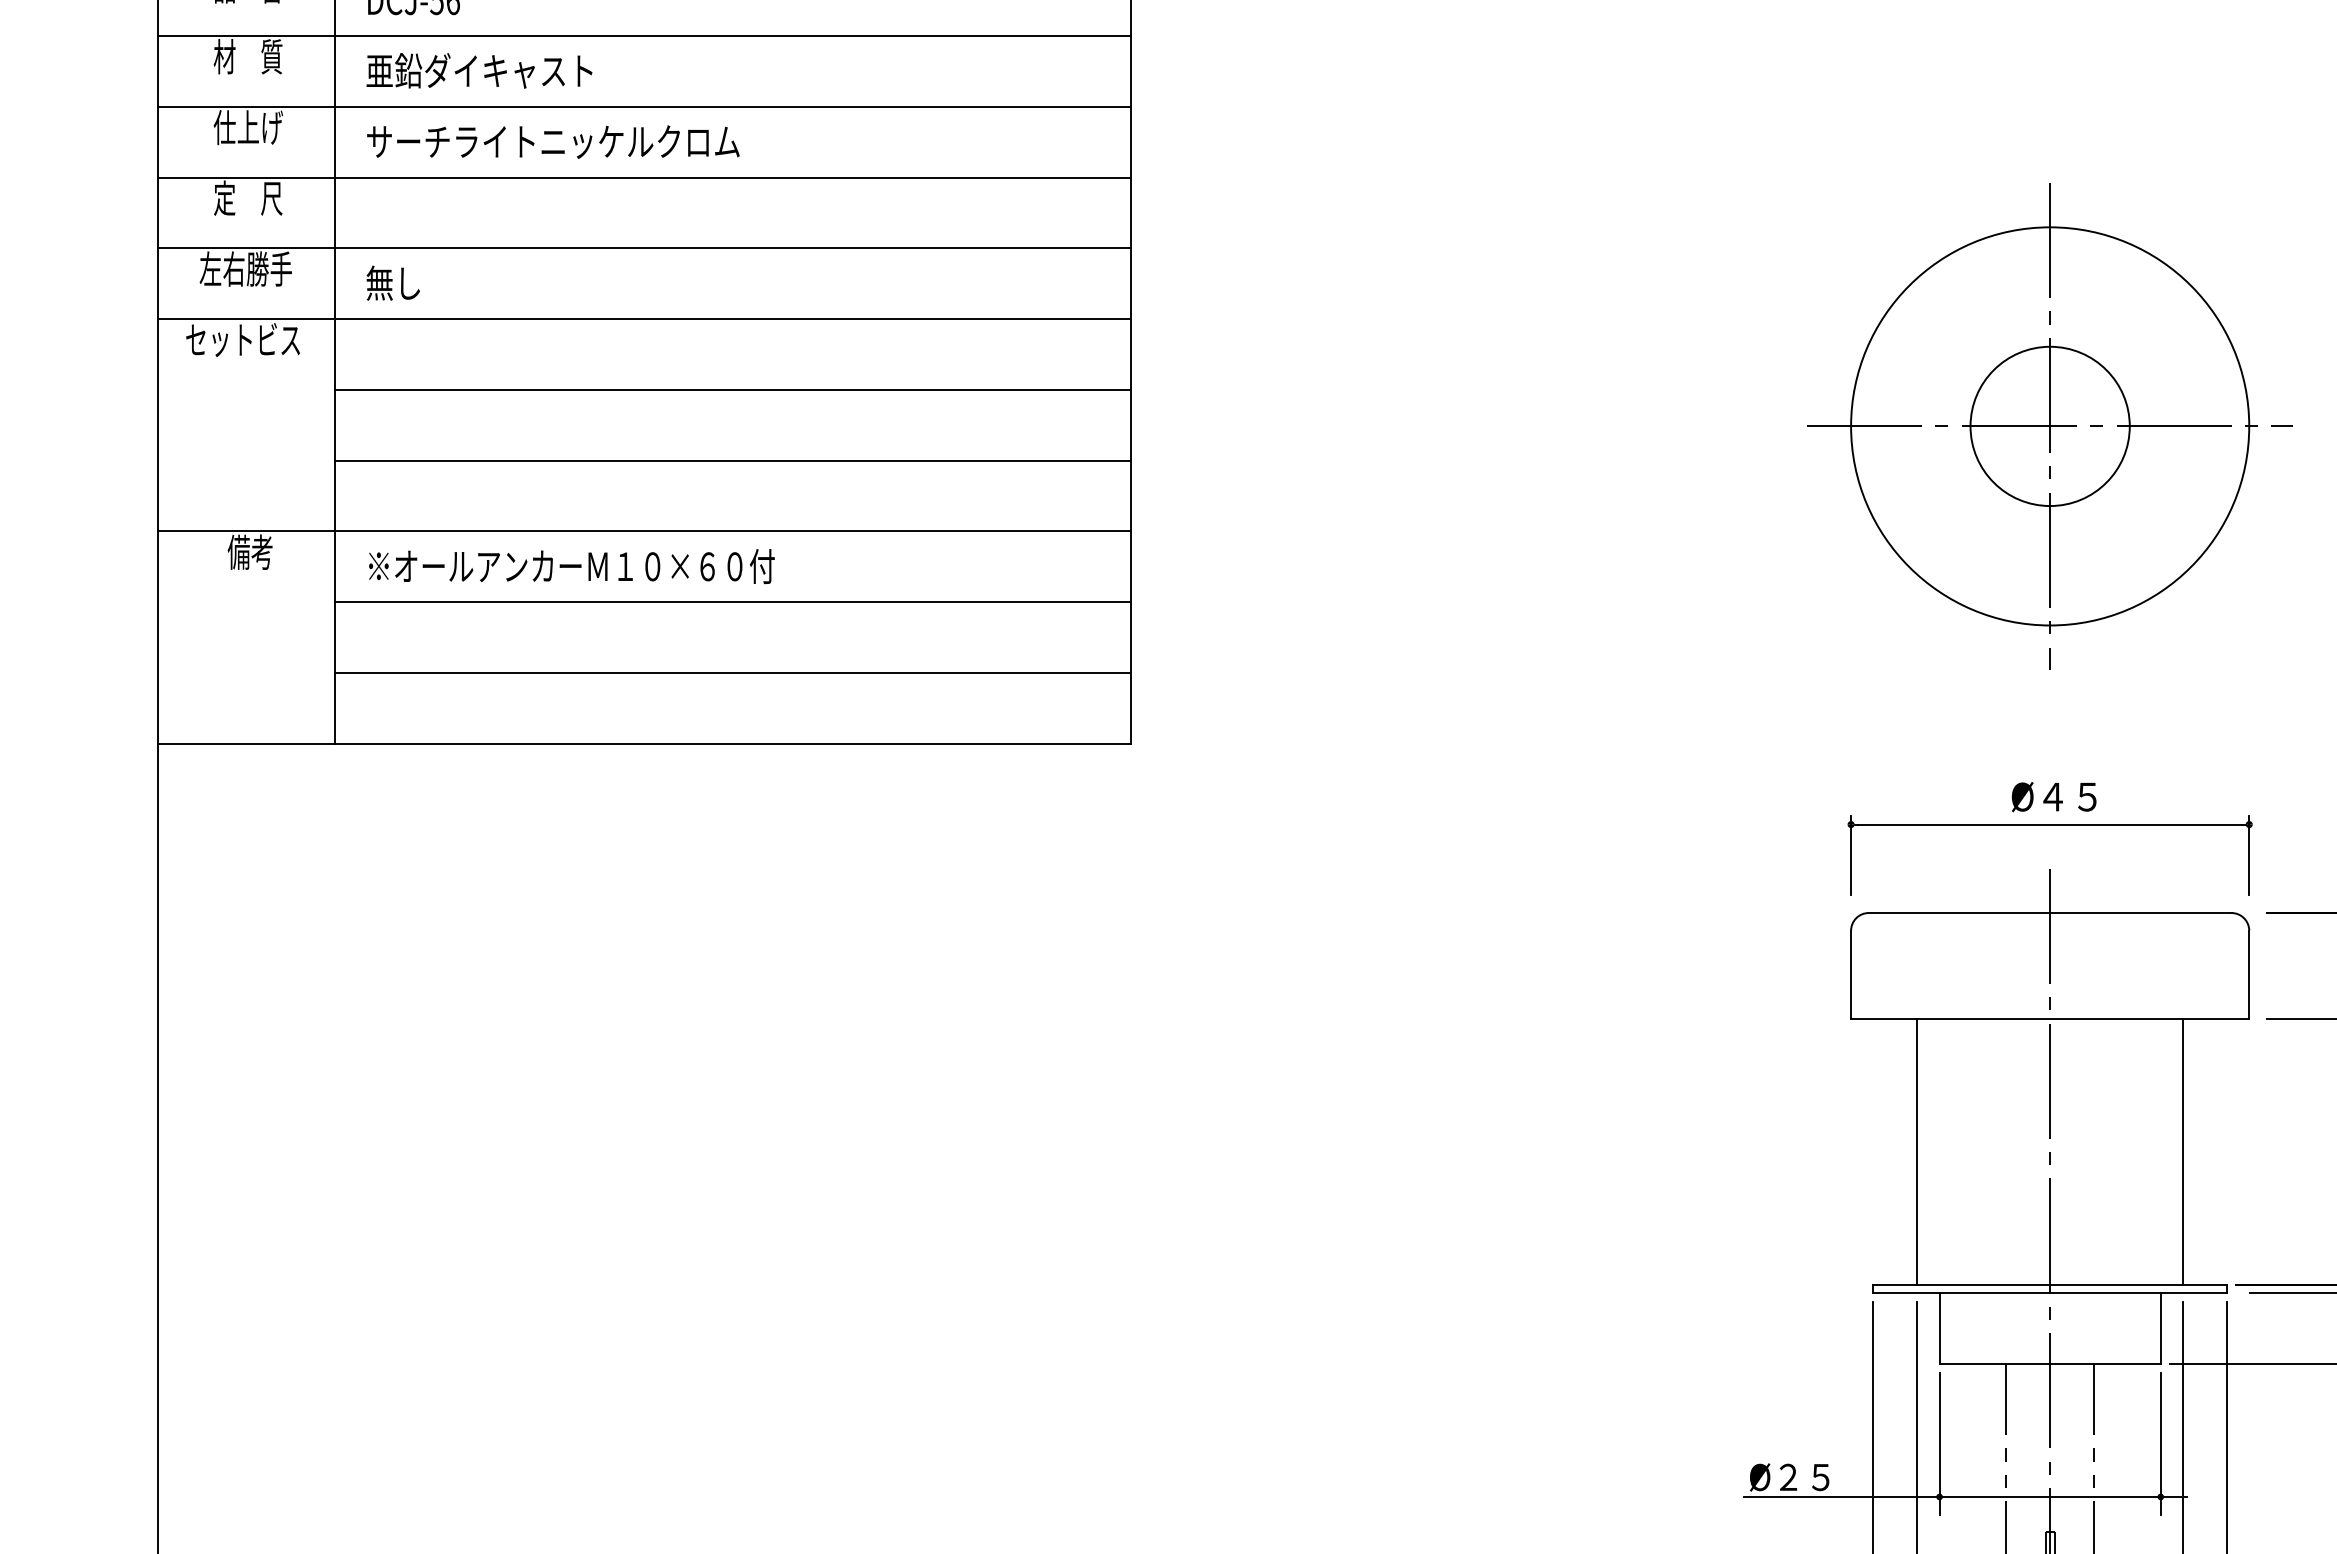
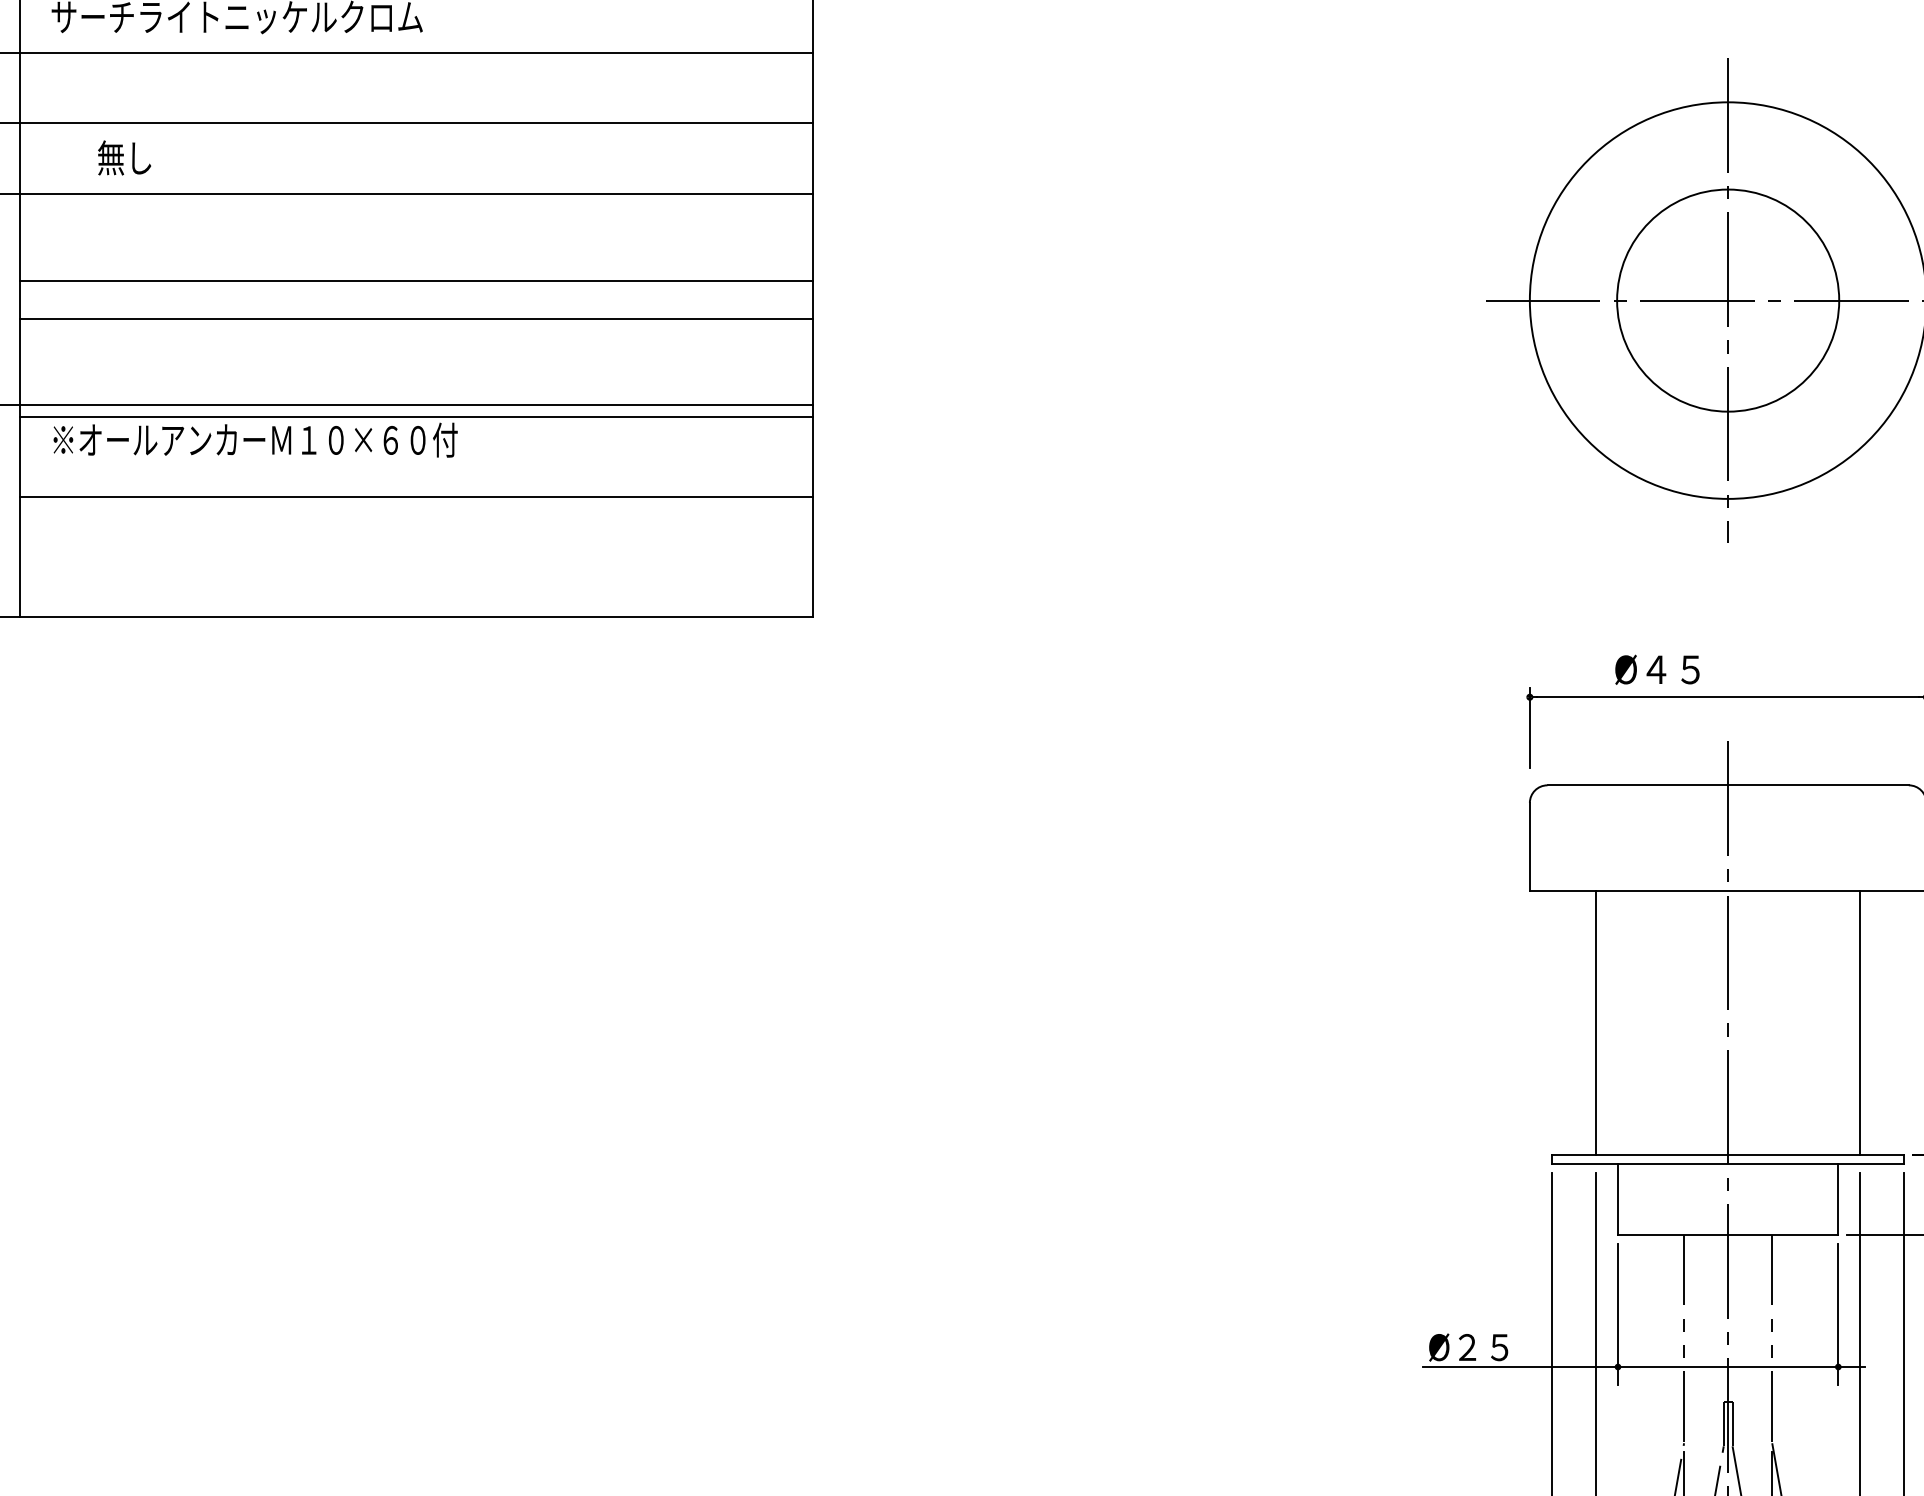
text: (392, 282) -> (123, 157), moved
line: (732, 389) -> (415, 318), moved
circle: (2049, 426) -> (1727, 300), size x1.4
line: (732, 460) -> (415, 280), moved
line: (732, 602) -> (415, 417), moved
line: (732, 672) -> (415, 496), moved
text: (2053, 797) -> (1656, 670), moved

